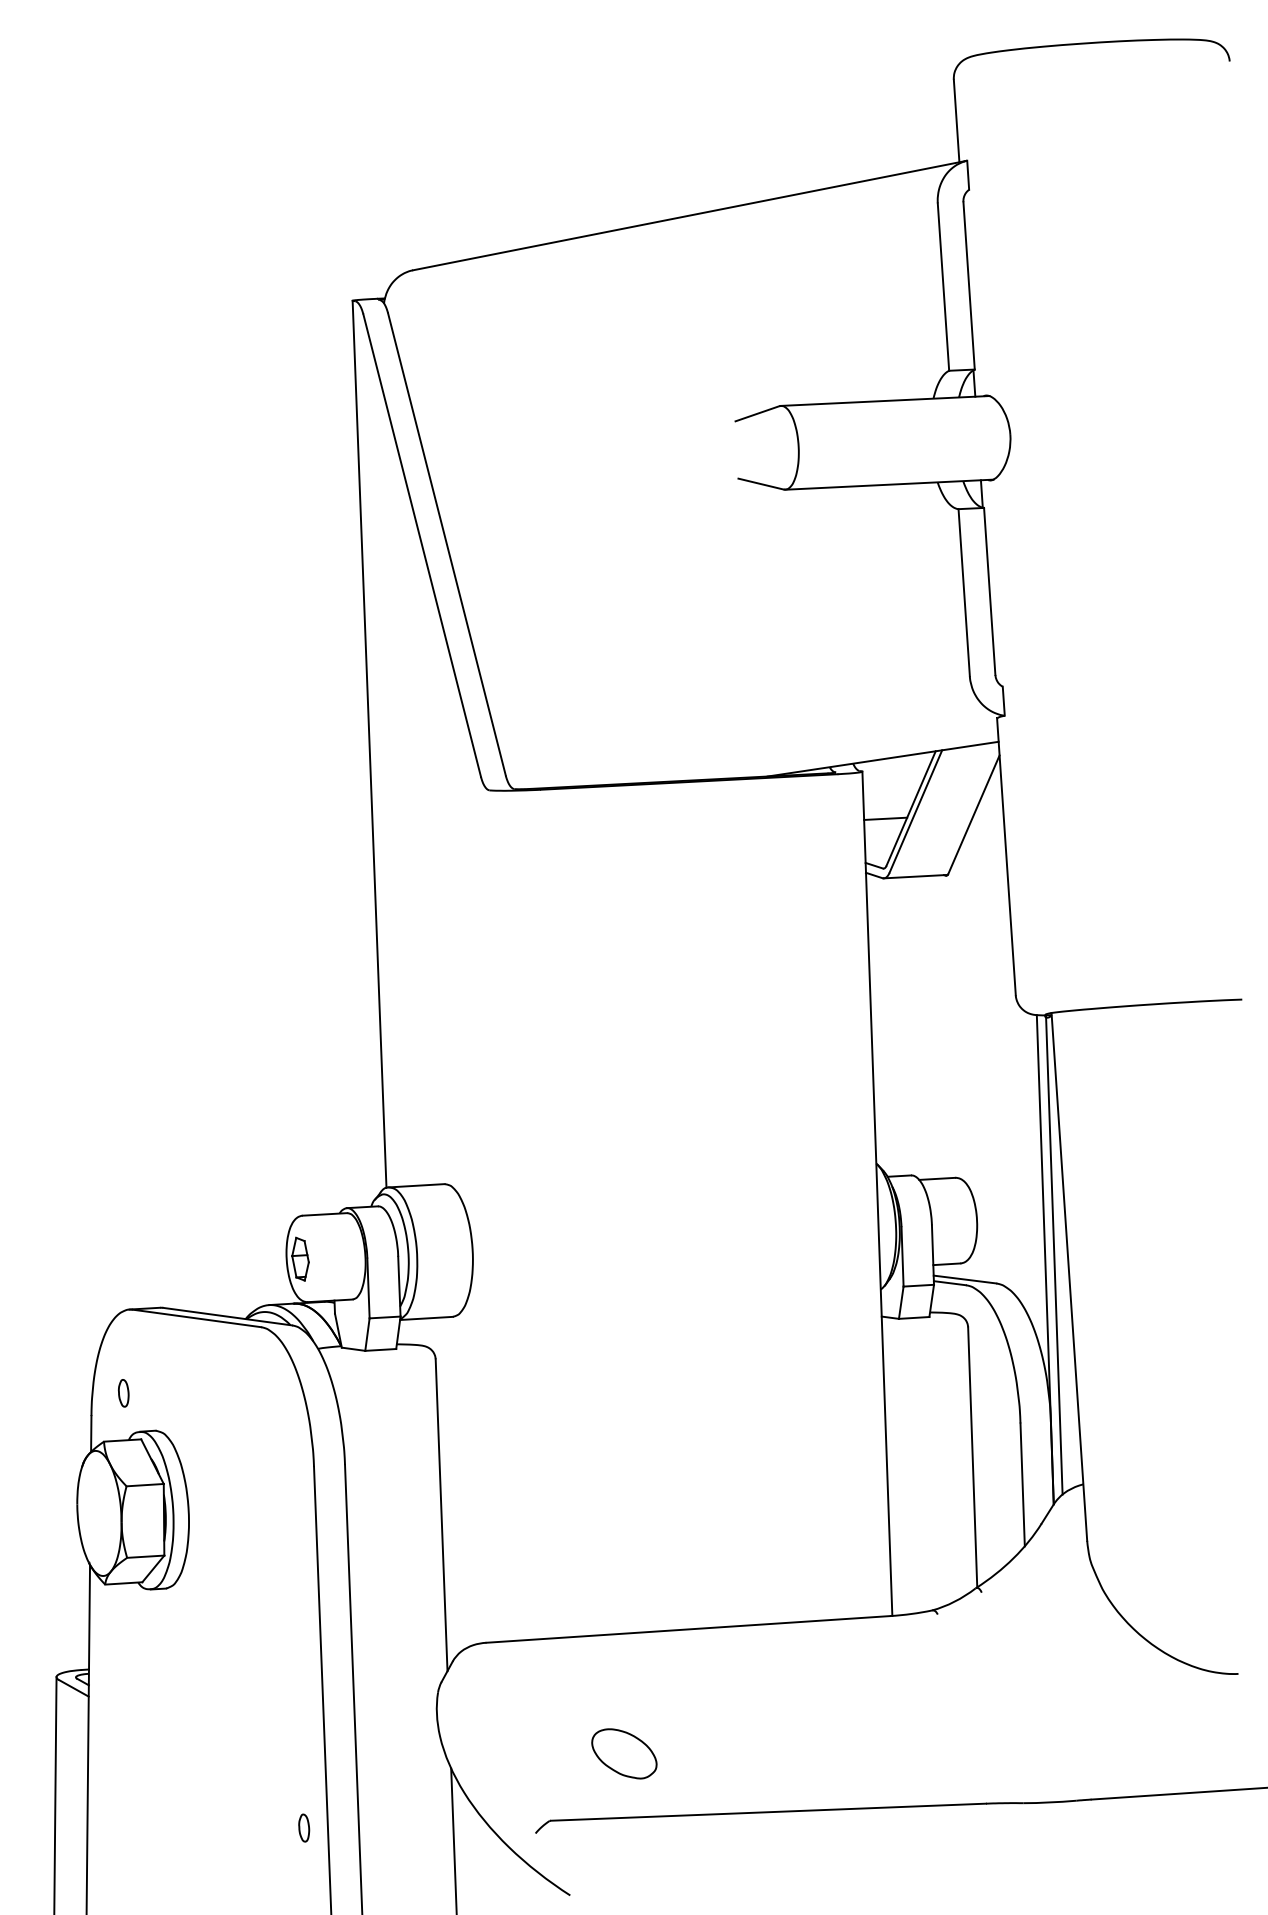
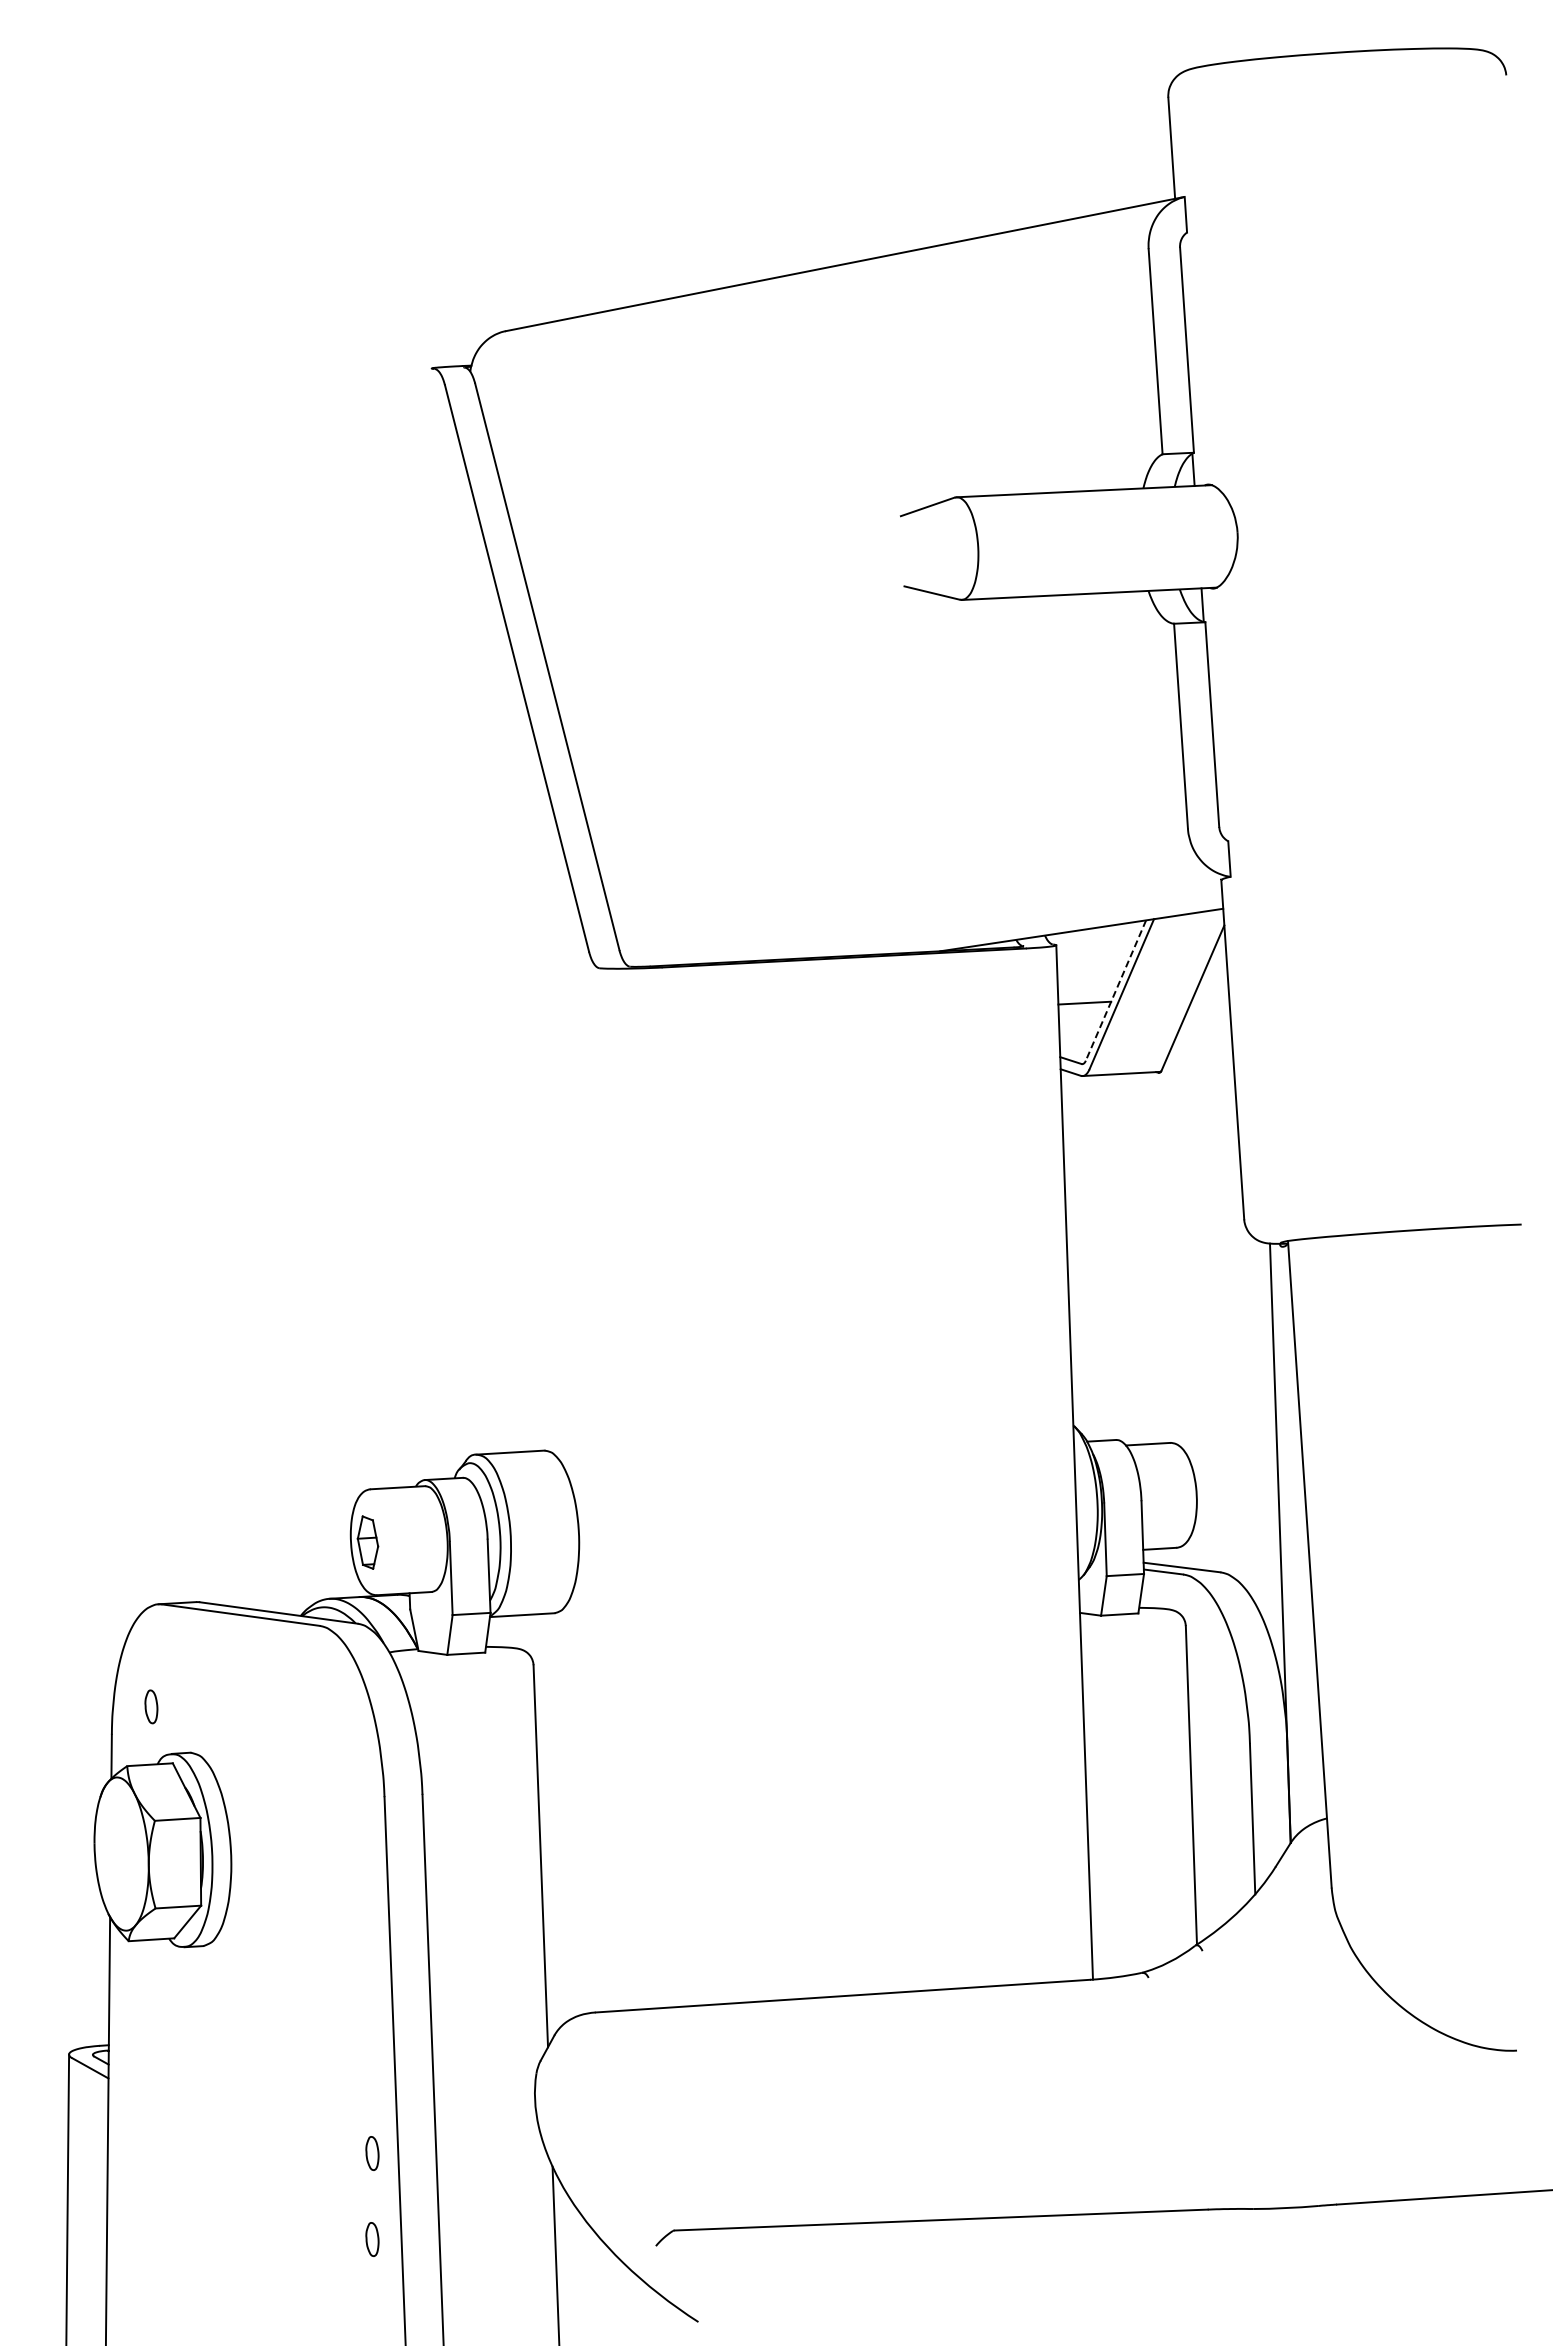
line: (369, 744) -> (452, 911), removed
line: (910, 809) -> (1115, 991), solid -> dashed
line: (1054, 1254) -> (1291, 1536), removed
part: (624, 1753) -> (764, 2148), removed
part: (304, 1757) -> (372, 2153), added

